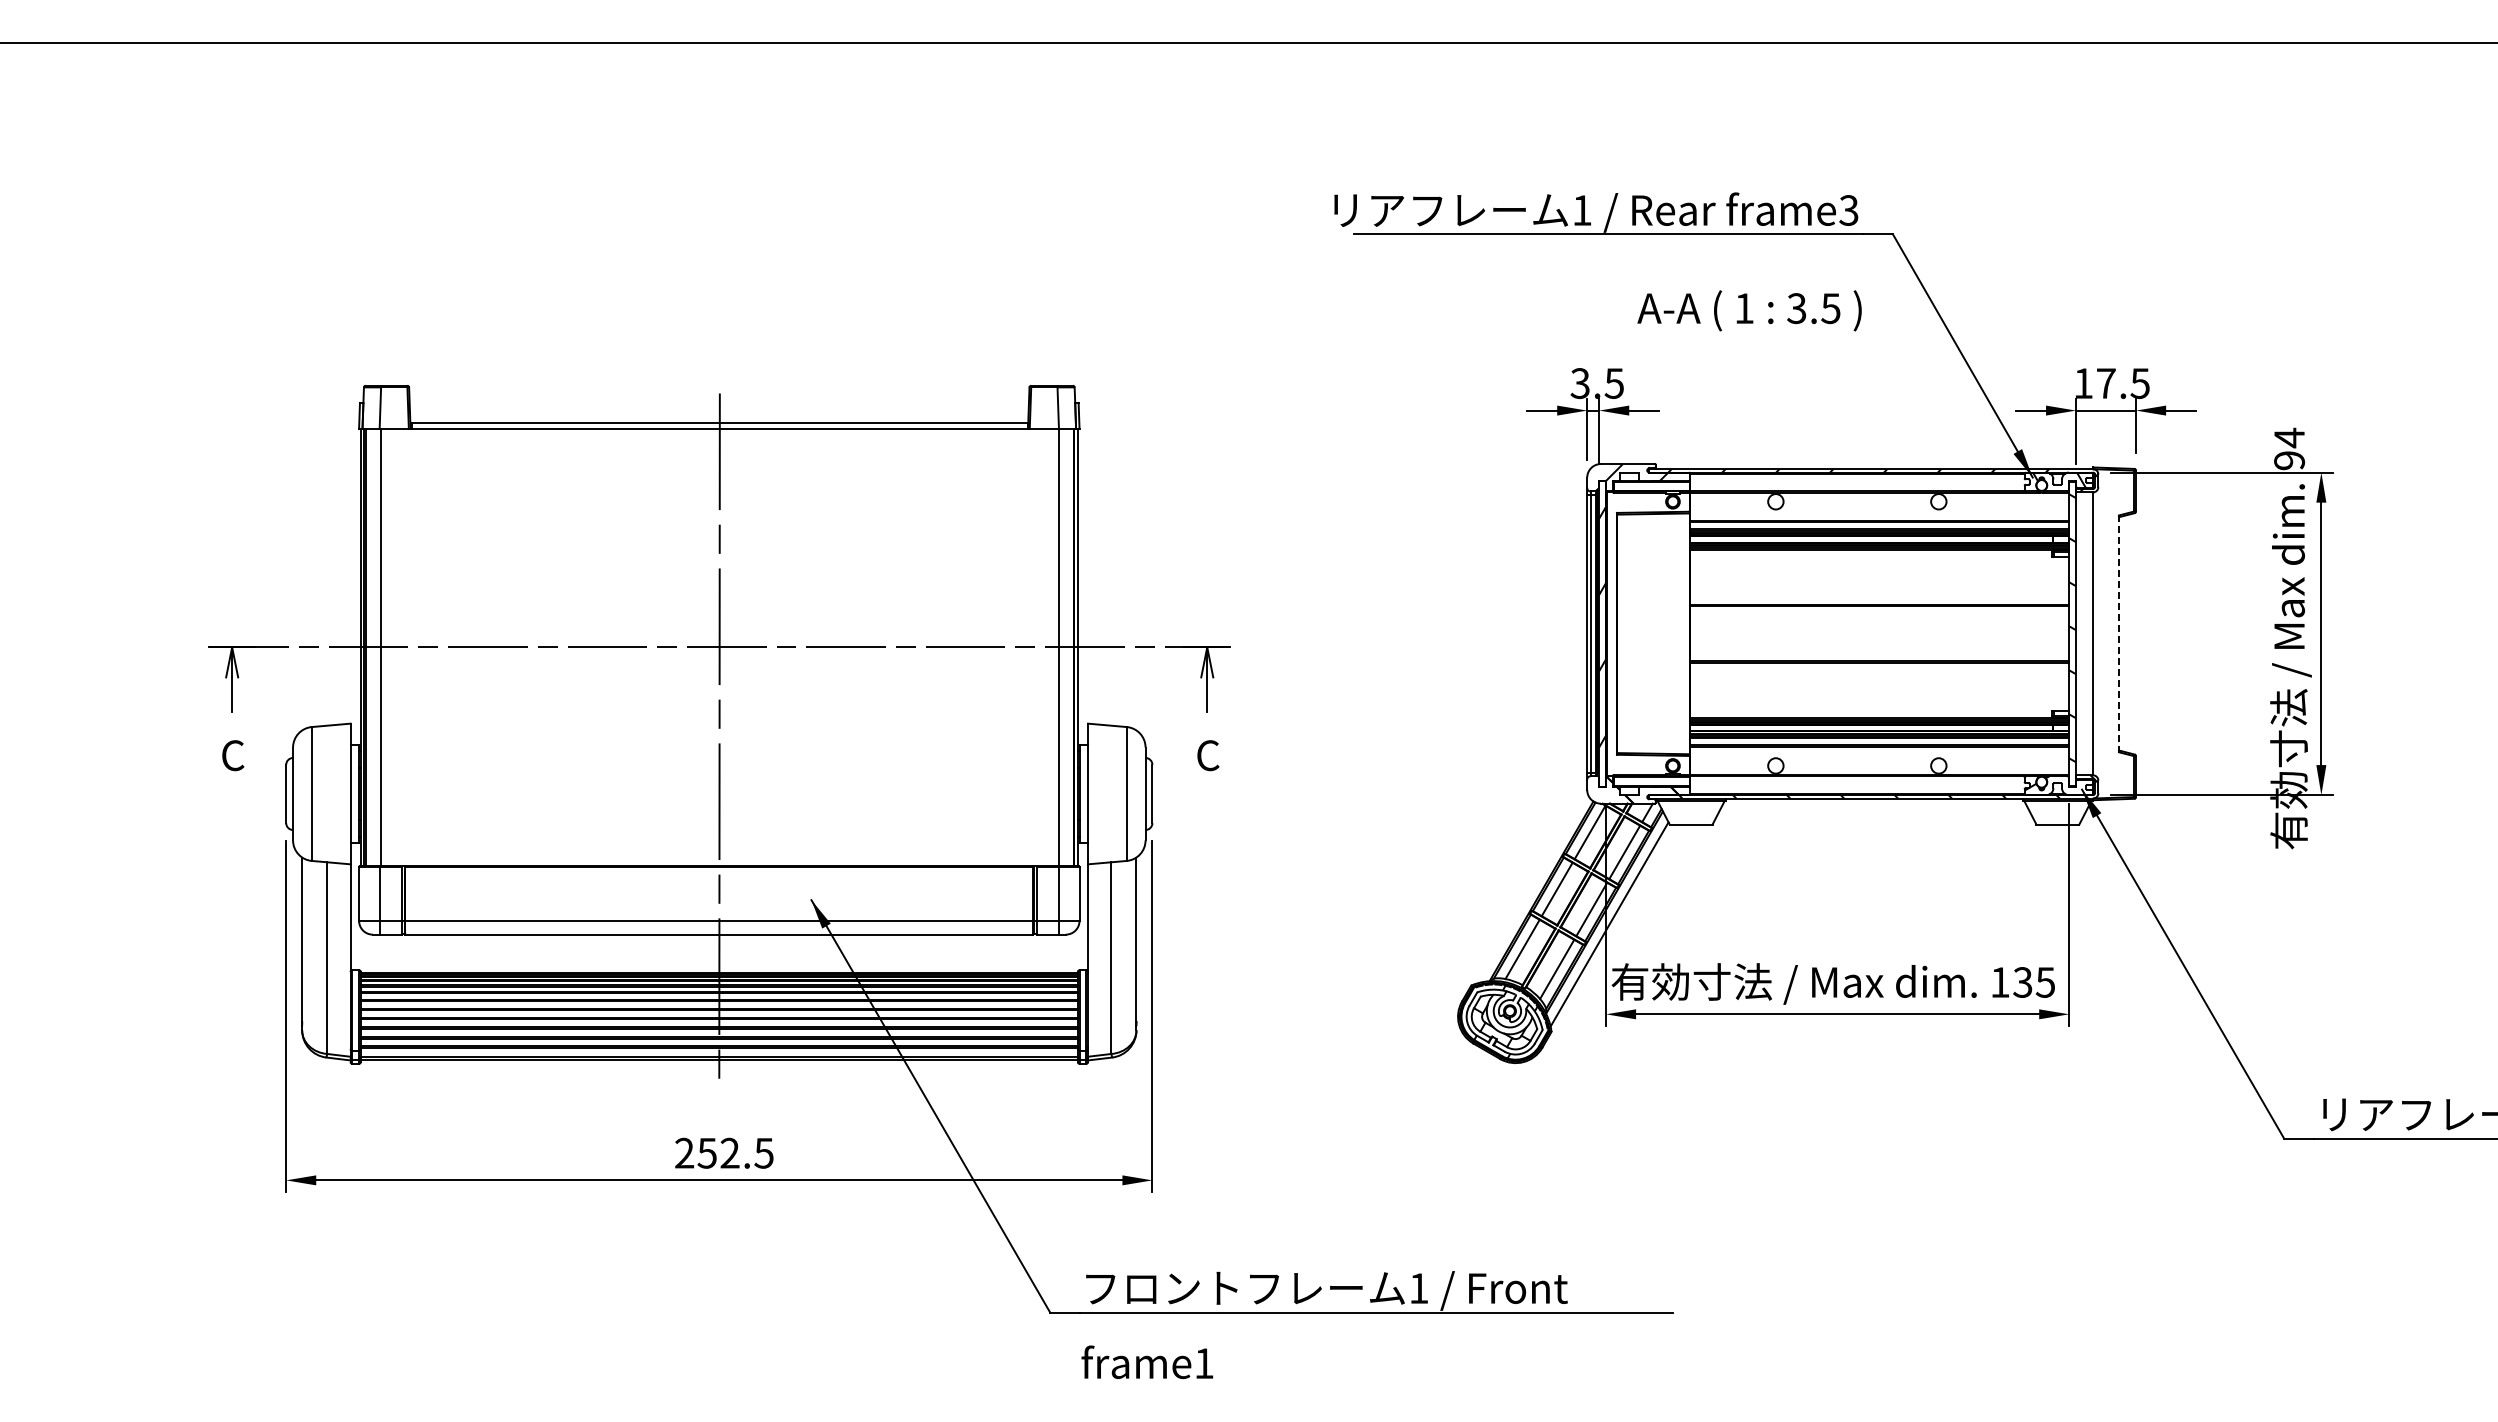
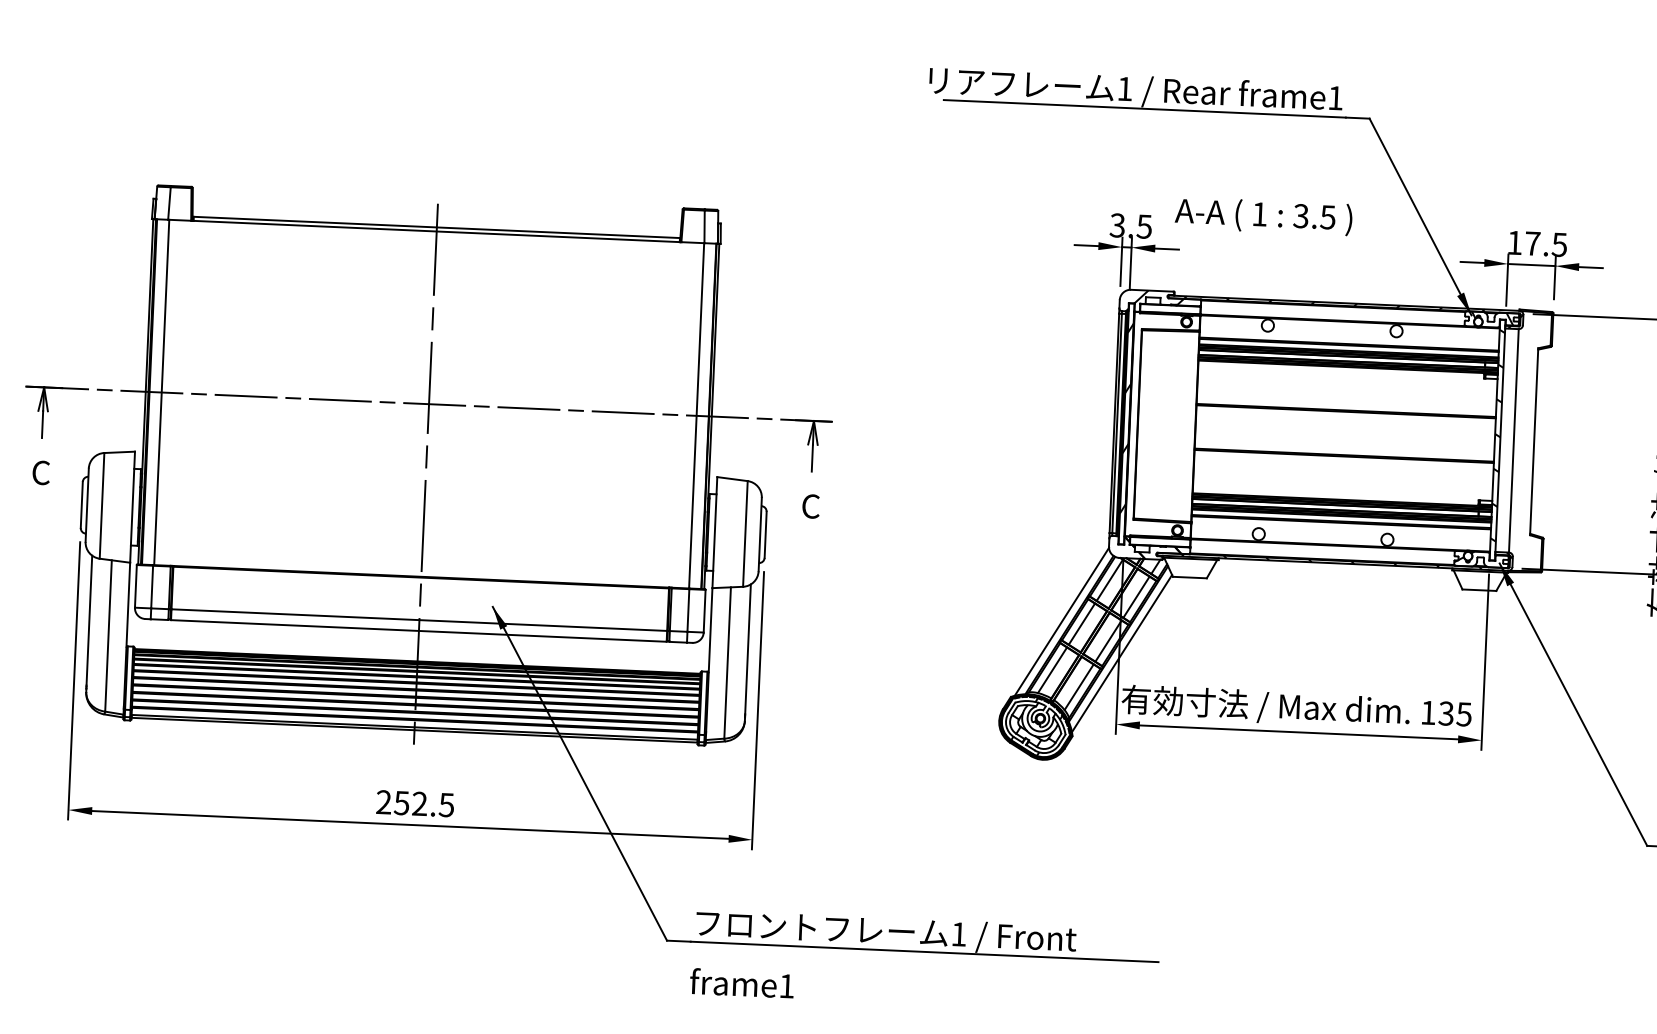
text: (1848, 210) -> (1335, 98), frame3 -> frame1
text: (1749, 310) -> (1263, 216), moved
line: (2118, 634) -> (1533, 442), dashed -> solid
line: (1531, 887) -> (1061, 621), added

